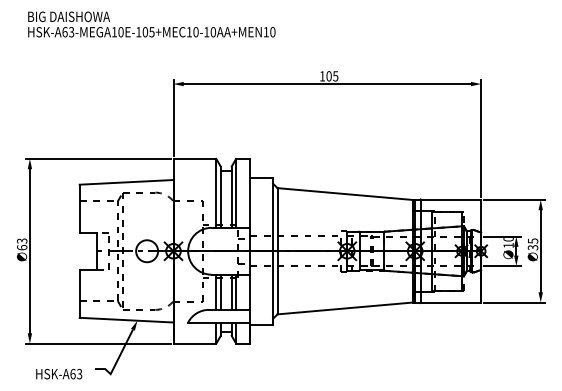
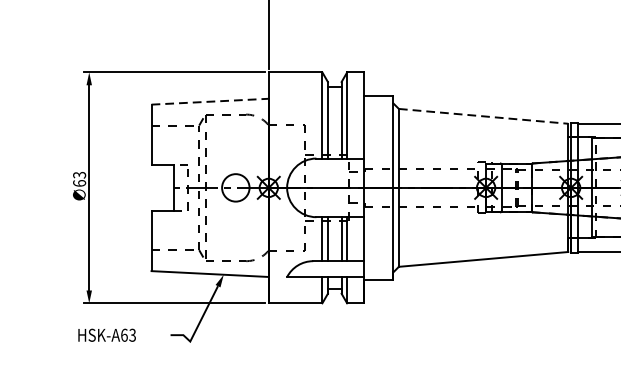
line: (126, 182) -> (210, 101), solid -> dashed
line: (345, 194) -> (483, 116), solid -> dashed
text: (59, 373) -> (107, 334), moved

